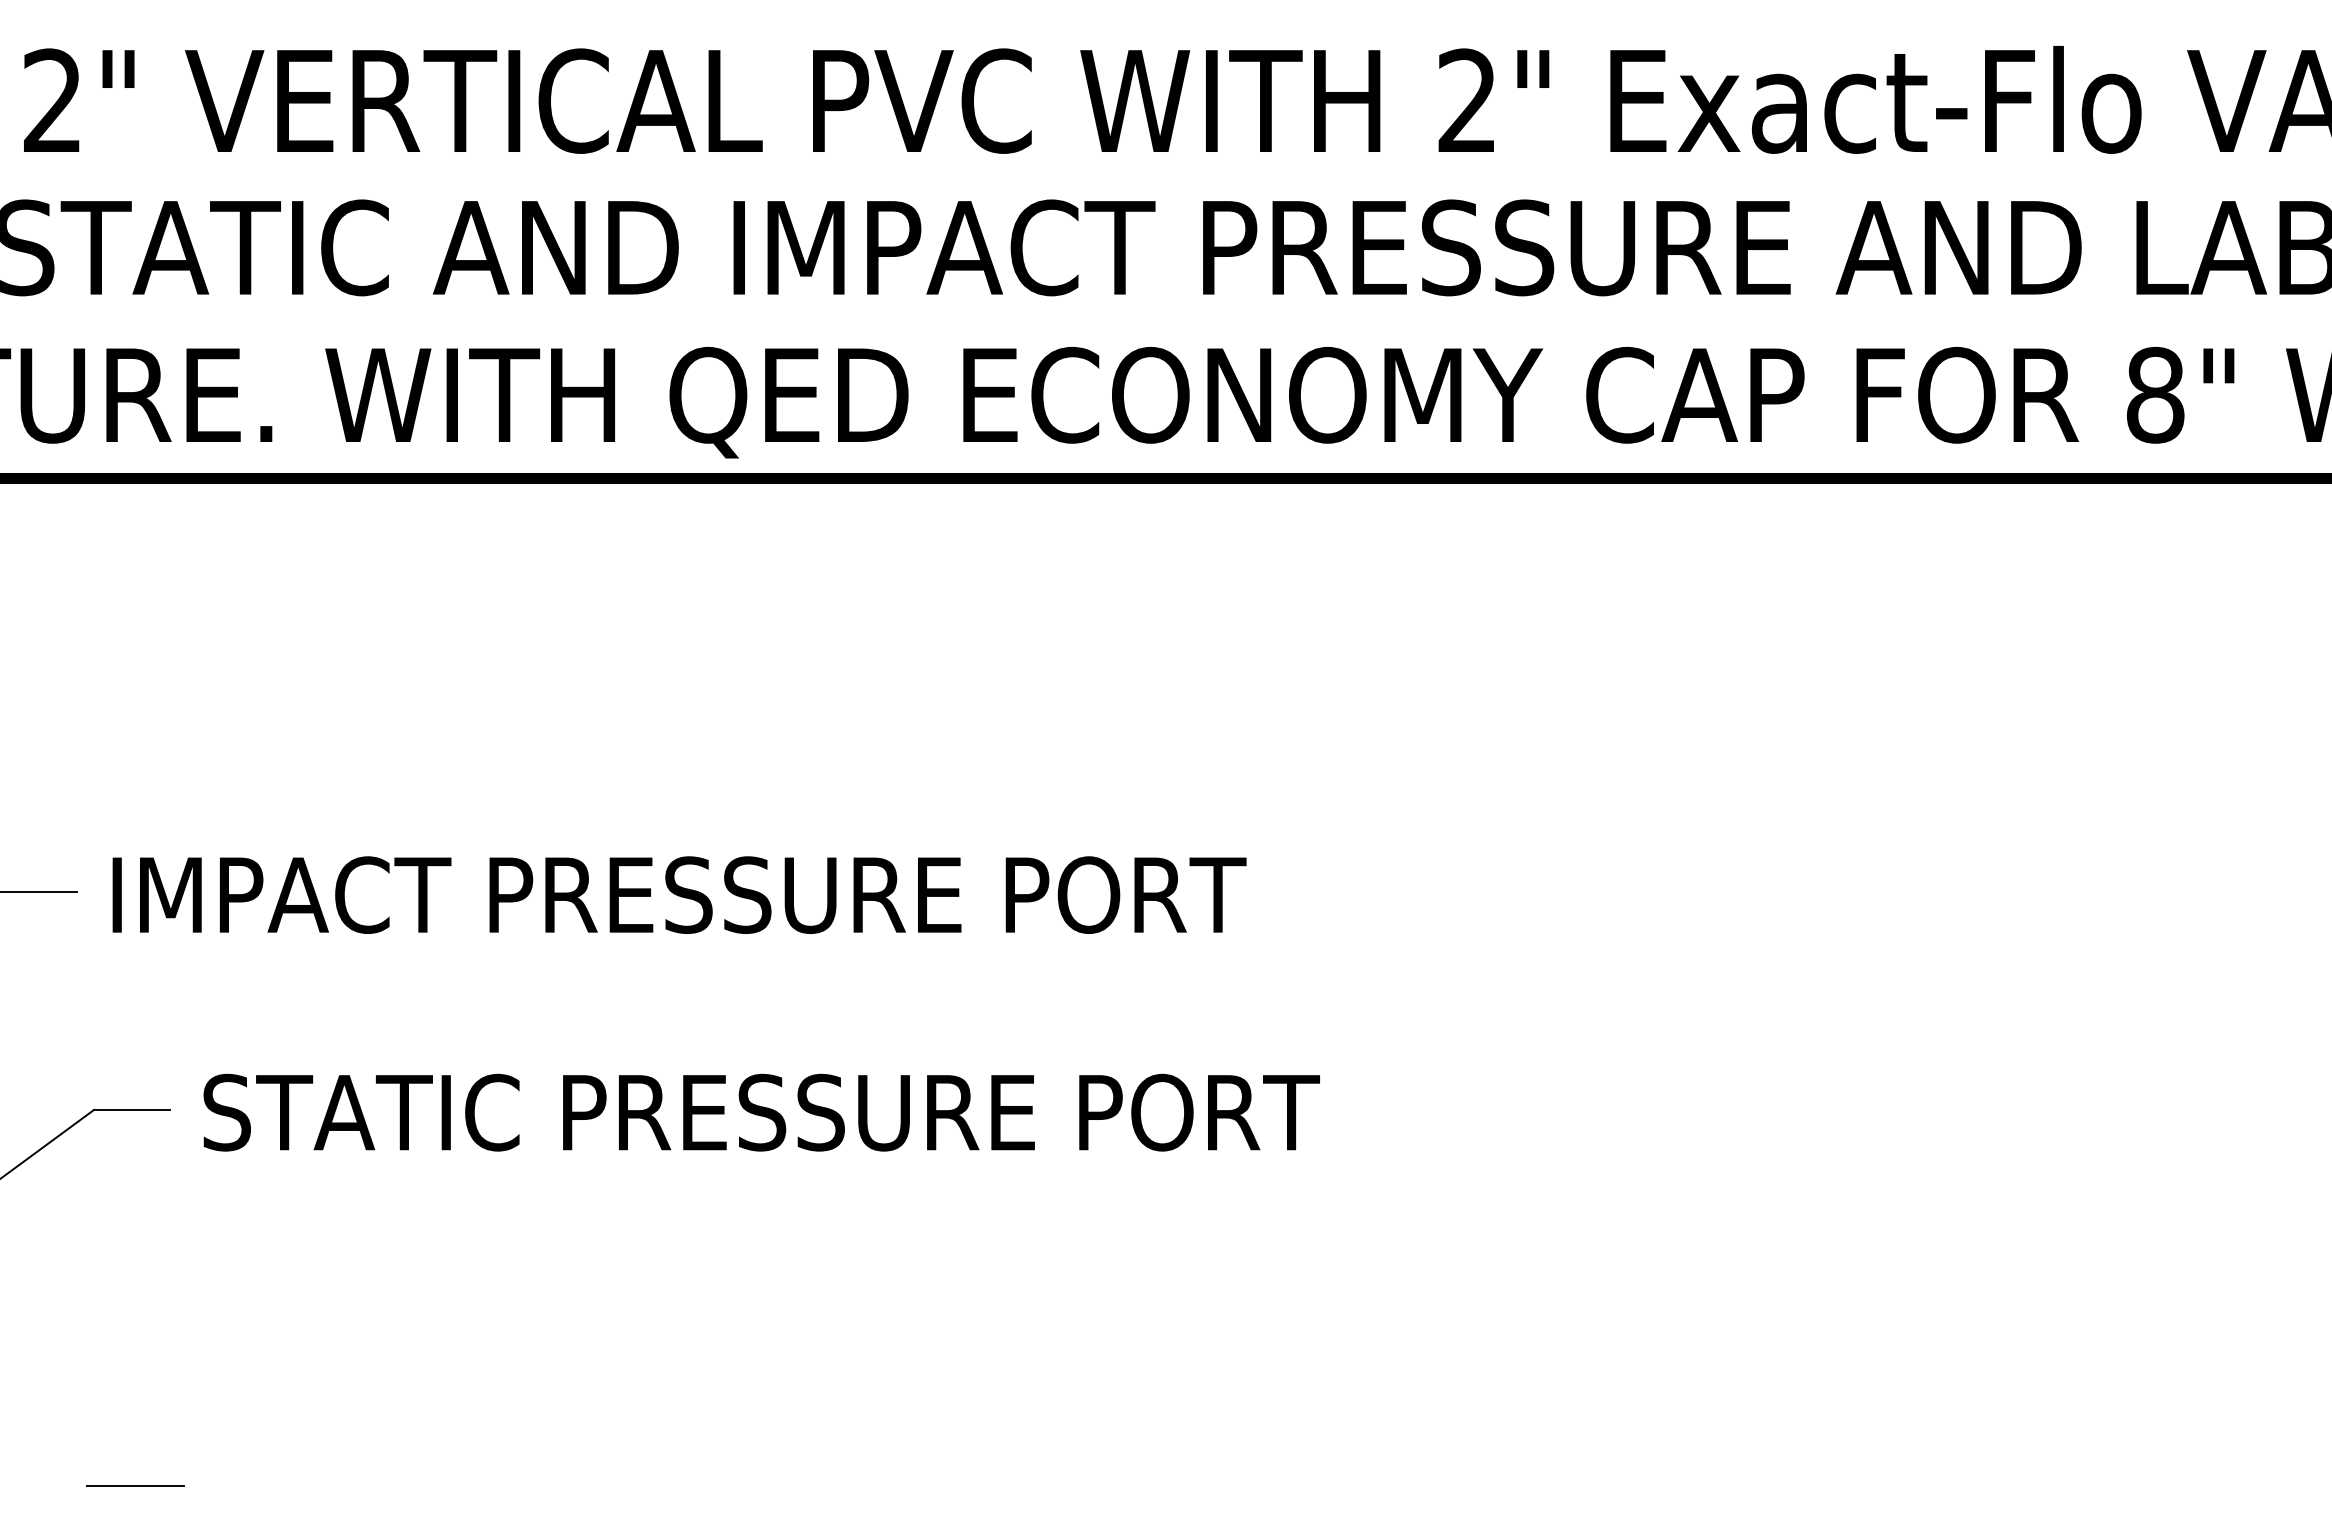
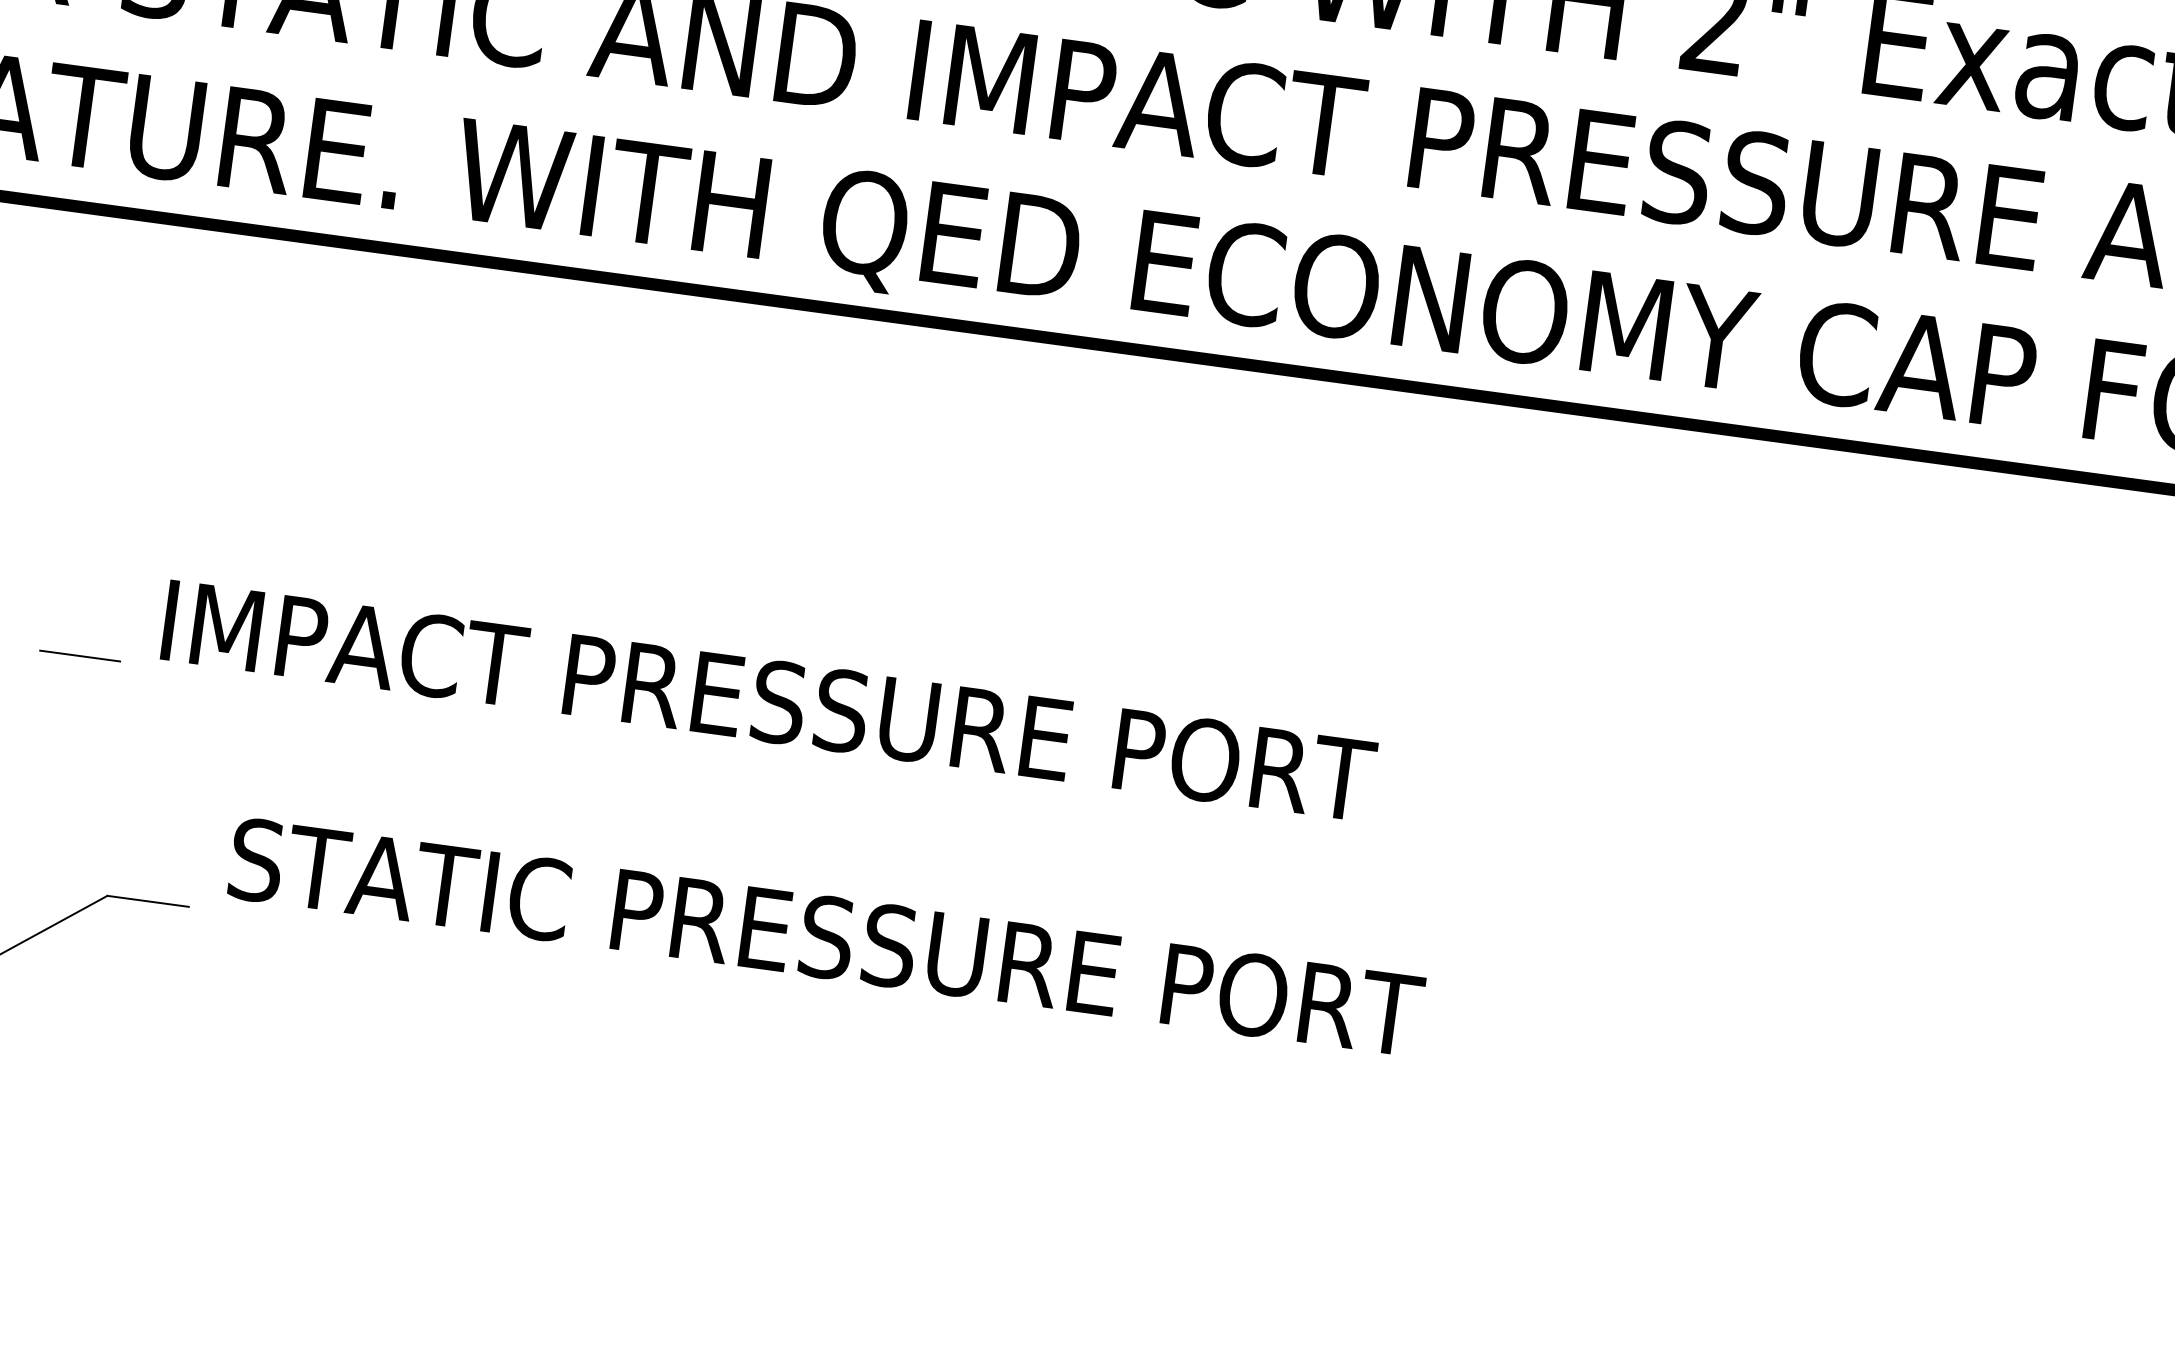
text: (679, 894) -> (769, 700), moved
text: (761, 1112) -> (826, 937), moved
line: (135, 1486) -> (97, 1303), removed

